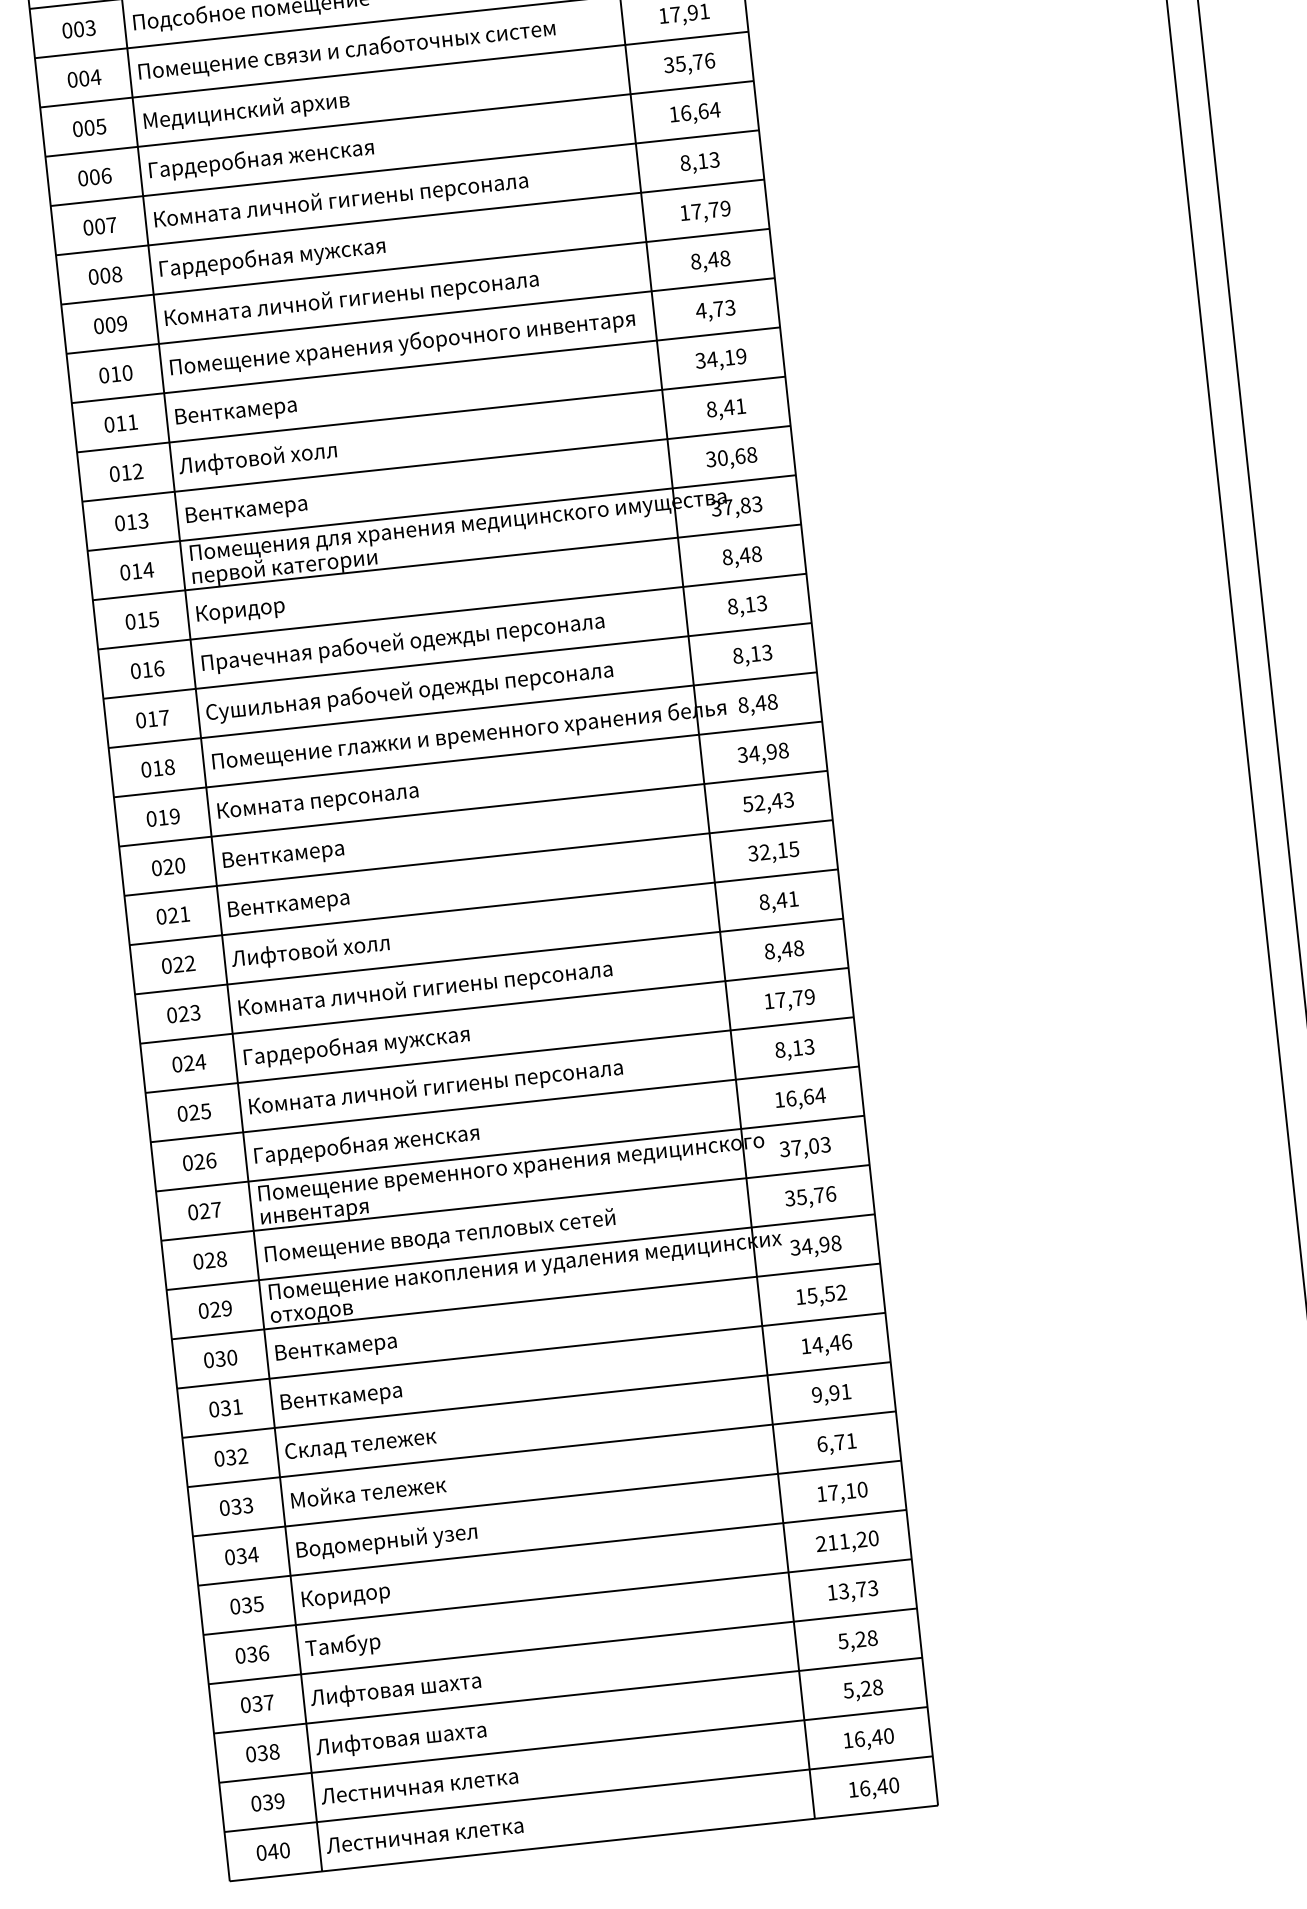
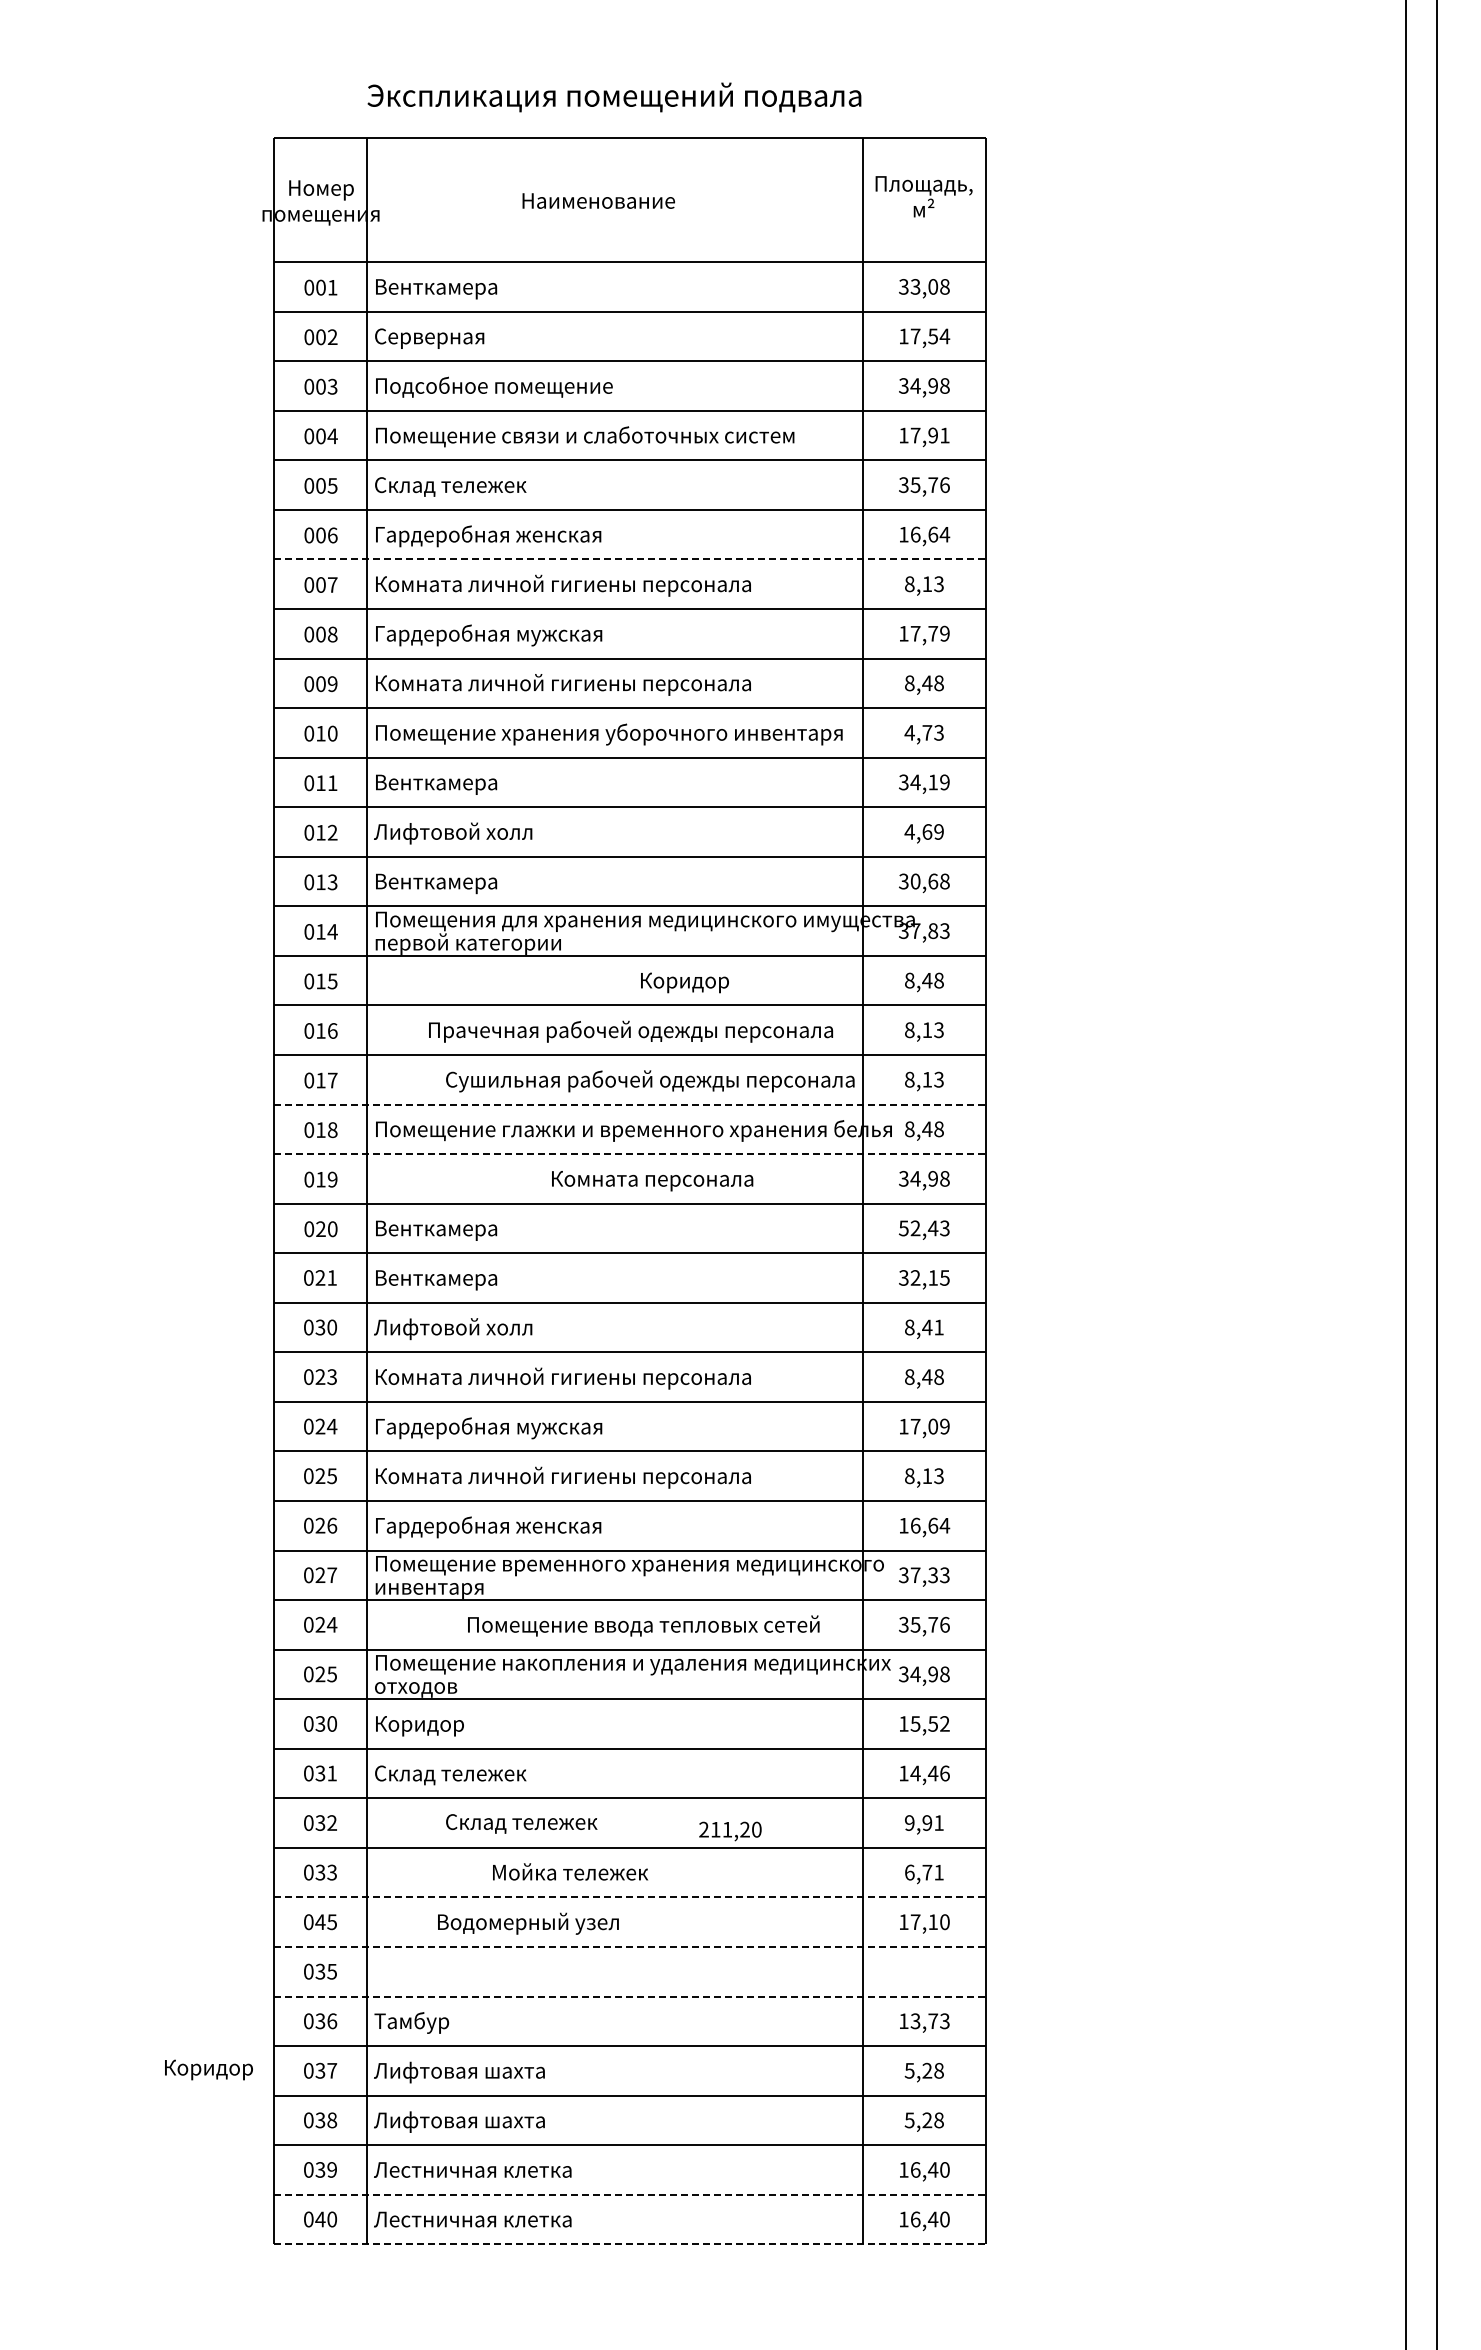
text: (246, 111) -> (478, 486), Медицинский архив -> Склад тележек
line: (405, 168) -> (630, 559), solid -> dashed
text: (725, 407) -> (923, 831), 8,41 -> 4,69
text: (240, 611) -> (684, 982), moved
text: (402, 643) -> (630, 1031), moved
text: (409, 692) -> (650, 1081), moved
line: (463, 710) -> (630, 1104), solid -> dashed
line: (468, 759) -> (630, 1154), solid -> dashed
text: (318, 803) -> (652, 1181), moved
text: (184, 964) -> (326, 1327), 022 -> 030
text: (798, 998) -> (933, 1426), 17,79 -> 17,09
text: (814, 1146) -> (933, 1575), 37,03 -> 37,33
text: (439, 1236) -> (643, 1625), moved
text: (220, 1258) -> (331, 1624), 028 -> 024
text: (226, 1308) -> (331, 1674), 029 -> 025
text: (337, 1349) -> (437, 1726), Венткамера -> Коридор
text: (355, 1396) -> (450, 1775), Венткамера -> Склад тележек
text: (360, 1445) -> (521, 1823), moved
text: (368, 1491) -> (570, 1871), moved
line: (547, 1498) -> (630, 1897), solid -> dashed
text: (386, 1541) -> (528, 1923), moved
text: (847, 1542) -> (730, 1831), moved
line: (552, 1547) -> (630, 1946), solid -> dashed
text: (247, 1555) -> (326, 1922), 034 -> 045
text: (345, 1596) -> (208, 2069), moved
line: (557, 1597) -> (630, 1996), solid -> dashed
line: (578, 1793) -> (630, 2194), solid -> dashed
line: (584, 1843) -> (630, 2244), solid -> dashed

